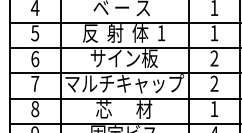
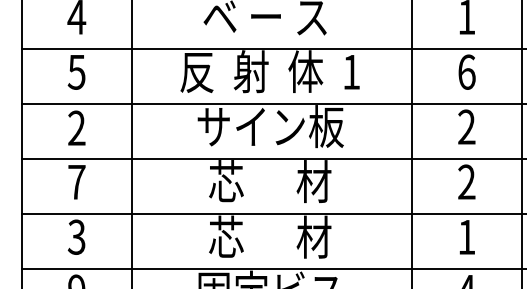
text: (214, 33) -> (466, 72), 1 -> 6
text: (35, 59) -> (77, 129), 6 -> 2
text: (124, 83) -> (271, 181), マルチキャップ -> 芯      材
text: (35, 108) -> (77, 235), 8 -> 3

